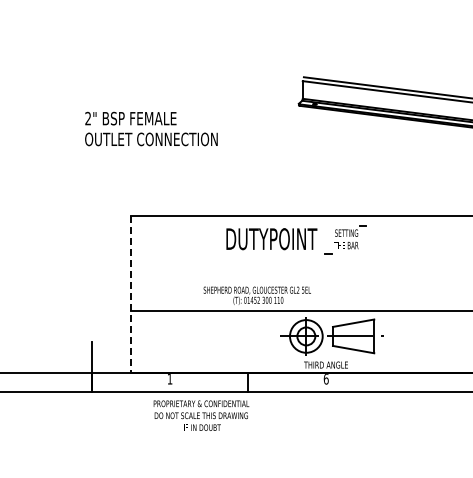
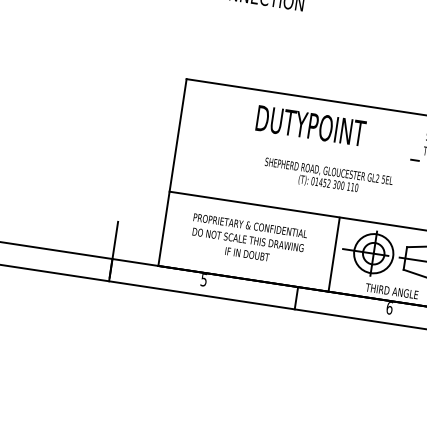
text: (271, 239) -> (310, 126), moved
line: (130, 294) -> (172, 172), dashed -> solid
text: (256, 295) -> (327, 177), moved
line: (273, 342) -> (333, 255), added
text: (169, 379) -> (203, 280), 1 -> 5
text: (201, 415) -> (248, 239), moved

